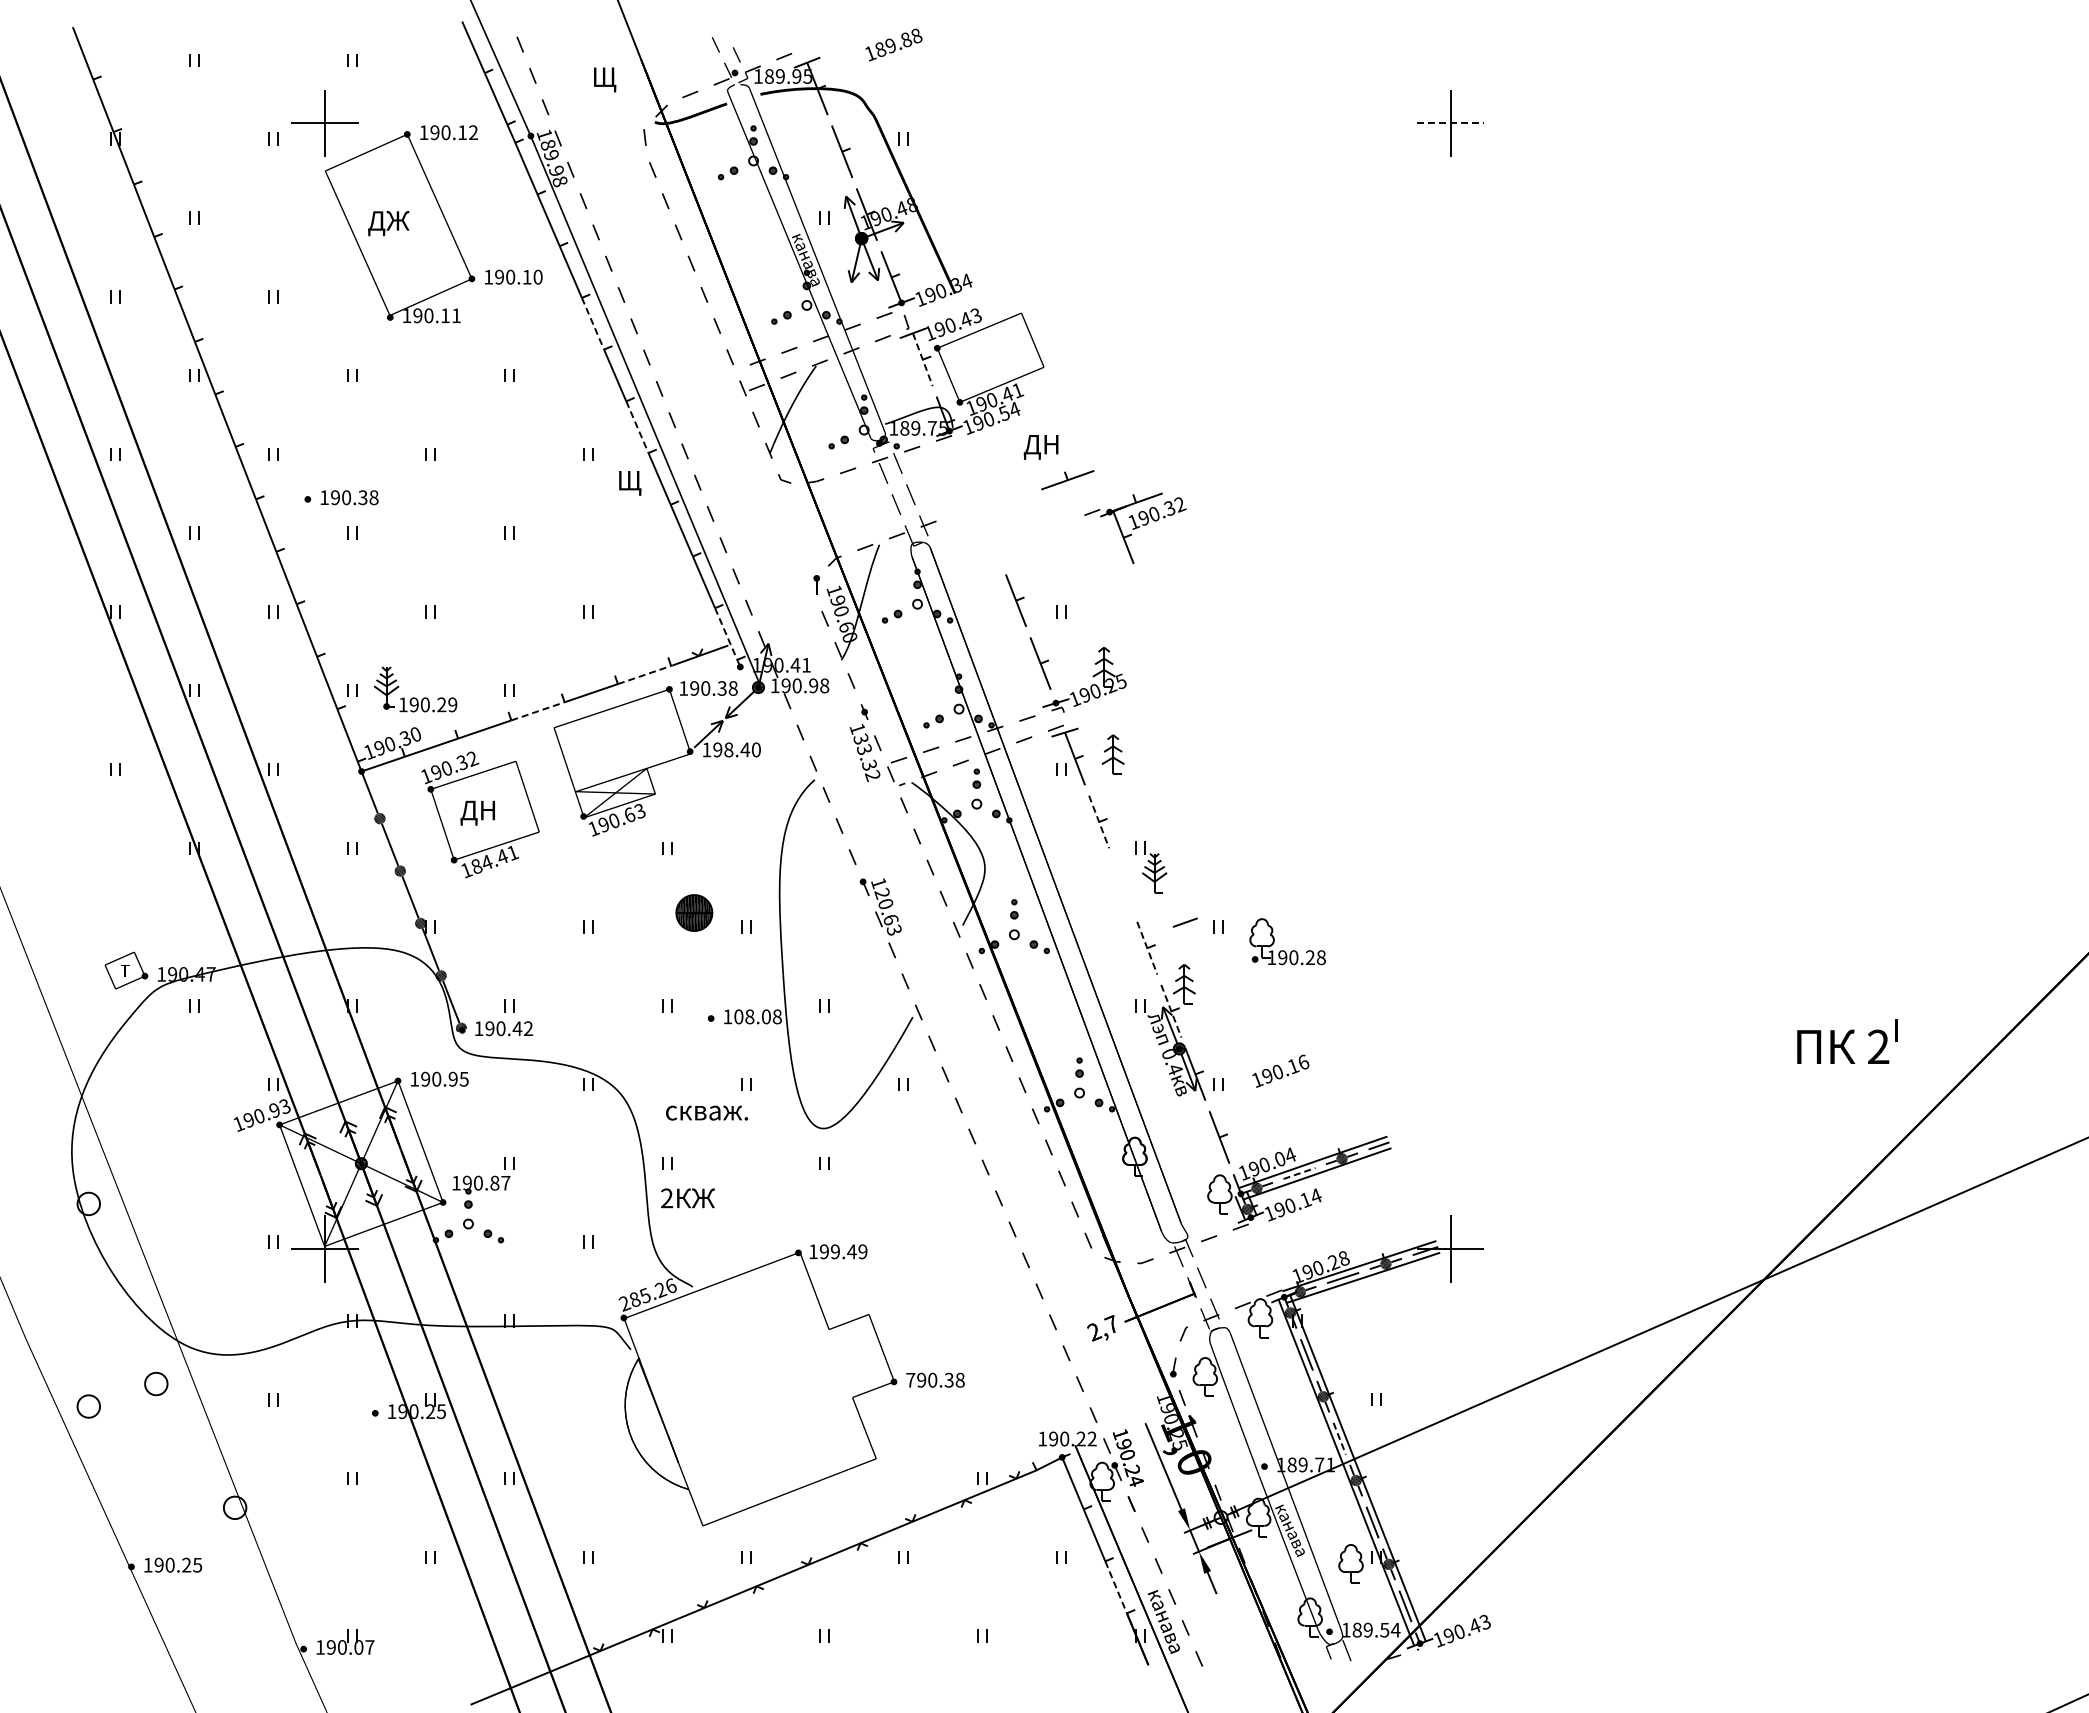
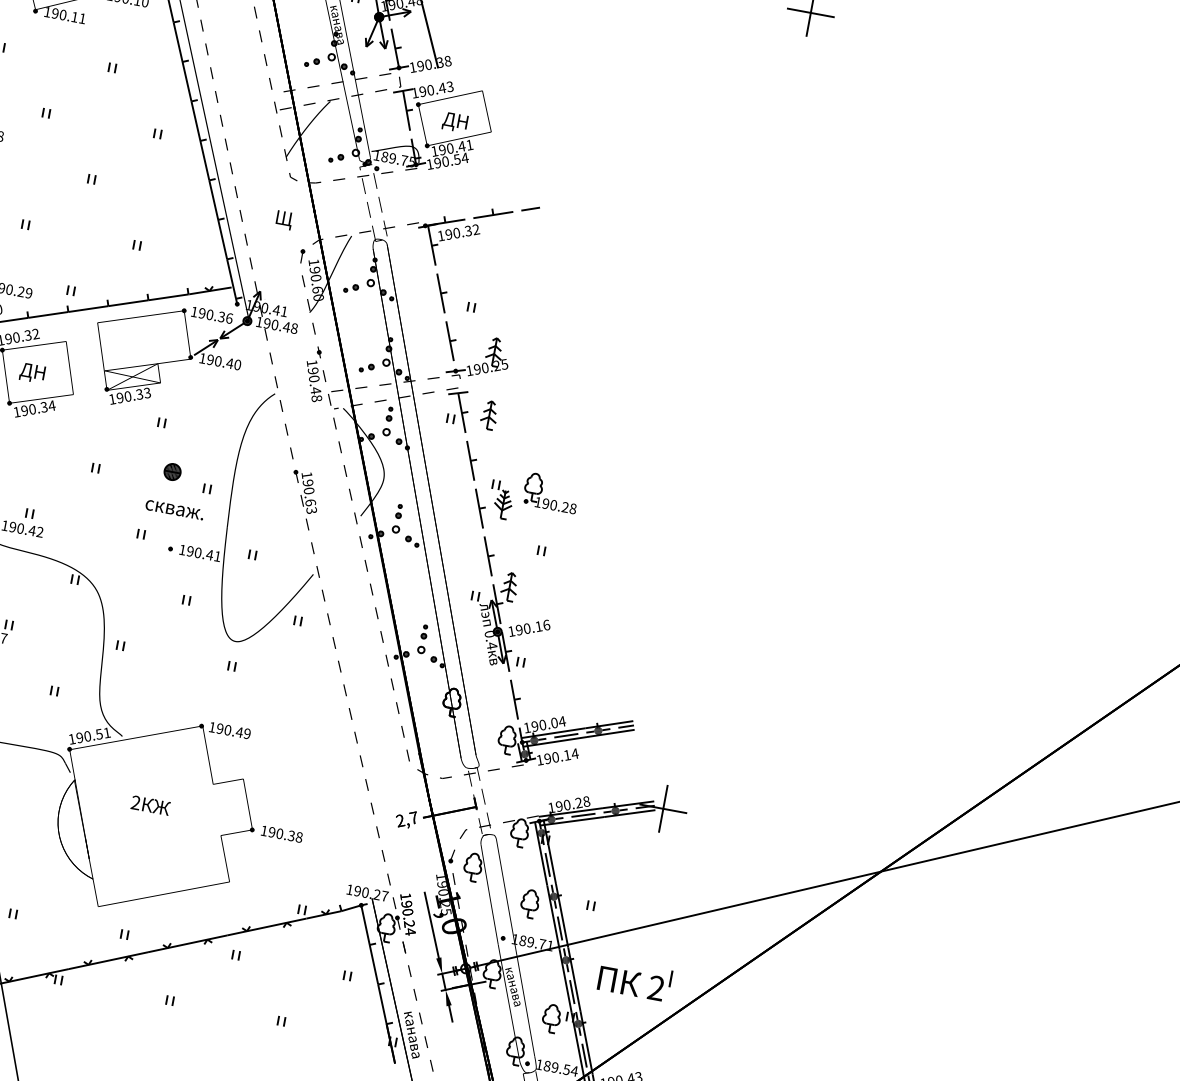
line: (1450, 123) -> (810, 12), dashed -> solid
text: (966, 280) -> (447, 60), 190.34 -> 190.38
line: (593, 324) -> (178, 42), dashed -> solid
line: (922, 360) -> (406, 111), dashed -> solid
line: (637, 427) -> (195, 121), dashed -> solid
text: (1040, 447) -> (454, 122), moved
text: (630, 483) -> (284, 220), moved
part: (1135, 527) -> (441, 240), moved
line: (726, 634) -> (231, 279), dashed -> solid
line: (645, 674) -> (169, 297), dashed -> solid
text: (813, 685) -> (286, 326), 190.98 -> 190.48
text: (732, 688) -> (228, 318), 190.38 -> 190.36
line: (538, 711) -> (88, 309), dashed -> solid
text: (728, 750) -> (217, 361), 198.40 -> 190.40
text: (866, 757) -> (314, 384), 133.32 -> 190.48
text: (629, 814) -> (139, 394), 190.63 -> 190.33
line: (1099, 822) -> (470, 461), dashed -> solid
text: (495, 859) -> (38, 408), 184.41 -> 190.34
part: (1122, 884) -> (479, 508), added
text: (881, 893) -> (307, 482), 120.63 -> 190.63
part: (694, 912) -> (172, 471), size x0.62
line: (1184, 922) -> (530, 208), moved
line: (1147, 948) -> (488, 556), dashed -> solid
part: (1284, 950) -> (548, 498), moved
line: (1171, 1011) -> (497, 604), dashed -> solid
text: (757, 1016) -> (203, 553), 108.08 -> 190.41
text: (1847, 1041) -> (635, 980), moved
text: (1280, 1070) -> (529, 627), moved
text: (706, 1112) -> (174, 509), moved
line: (1299, 1173) -> (566, 735), dashed -> solid
text: (687, 1198) -> (150, 805), moved
text: (835, 1251) -> (227, 730), 199.49 -> 190.49
text: (647, 1294) -> (89, 735), 285.26 -> 190.51
text: (910, 1380) -> (264, 831), 790.38 -> 190.38
part: (1292, 1412) -> (530, 903), added
text: (1091, 1438) -> (384, 895), 190.22 -> 190.27
line: (1339, 1438) -> (559, 928), dashed -> solid
line: (1116, 1587) -> (382, 1004), dashed -> solid

